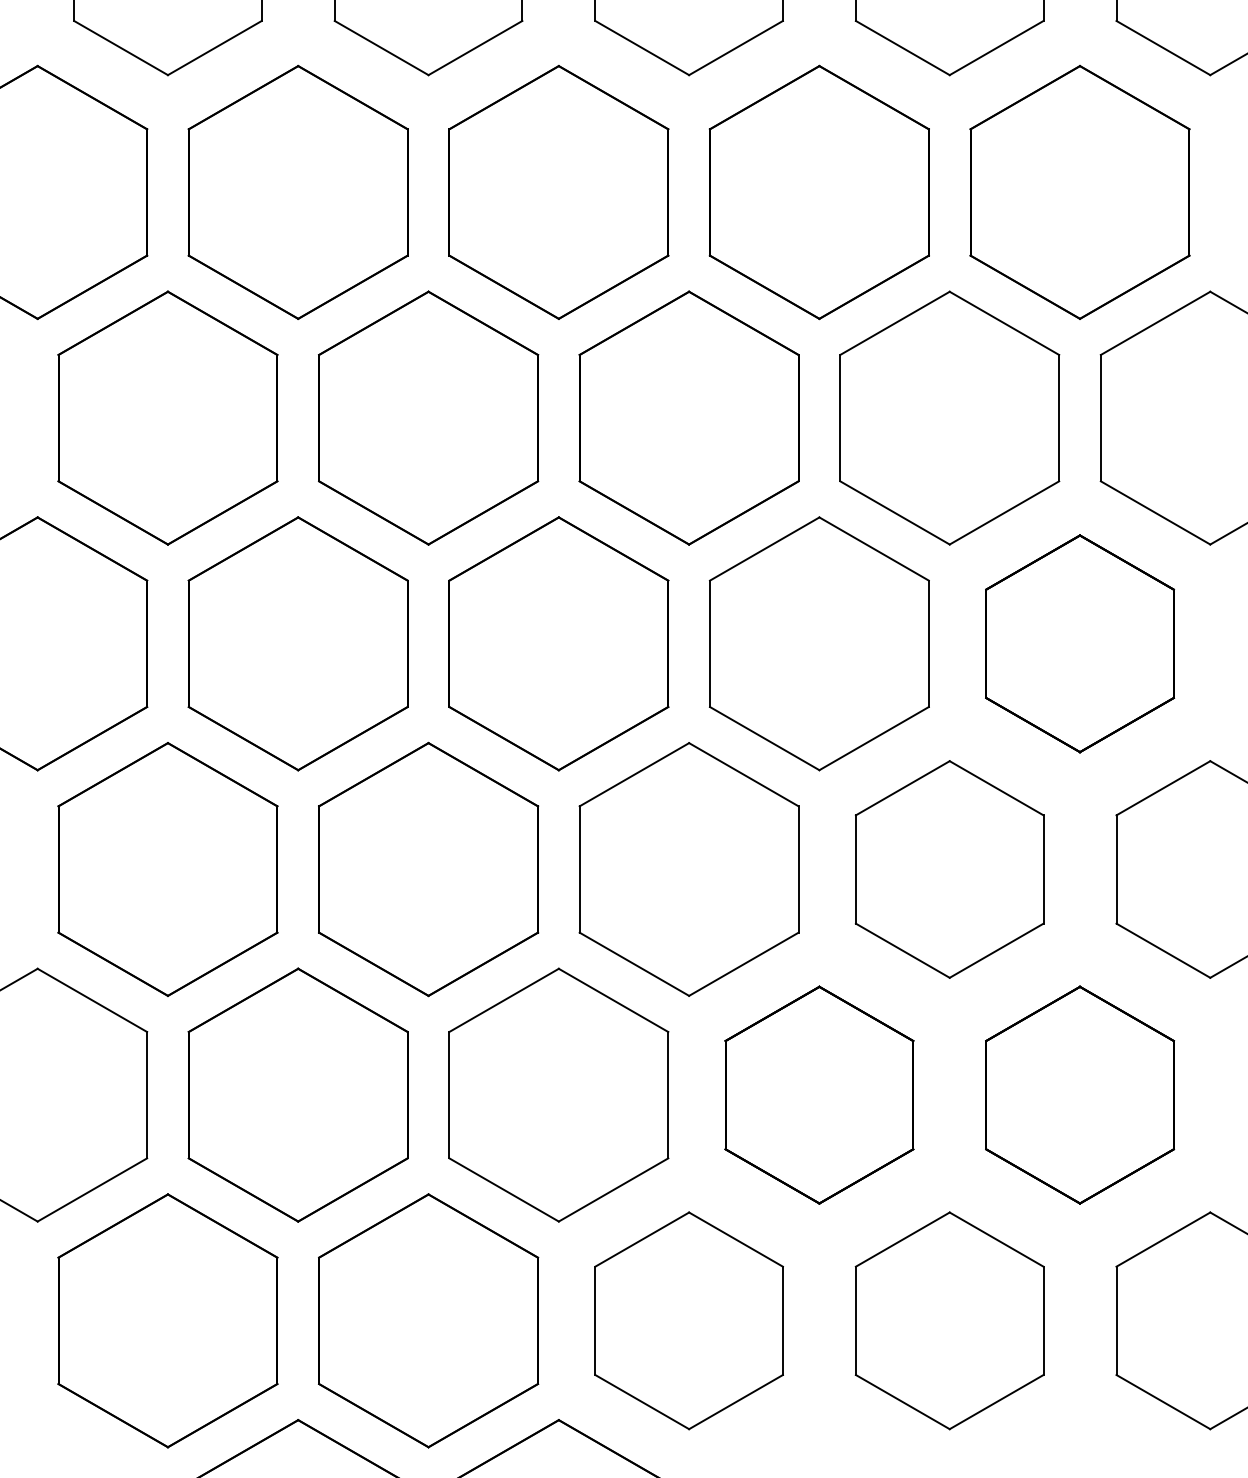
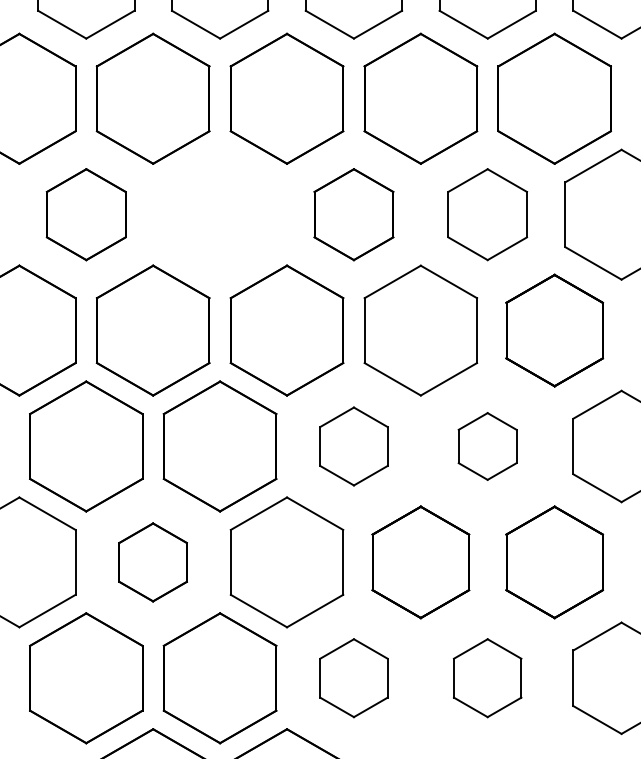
part: (168, 417) -> (86, 214), size x0.7
part: (427, 417) -> (219, 214), removed
part: (688, 417) -> (353, 214), size x0.7
part: (949, 417) -> (487, 214), size x0.7
part: (688, 869) -> (353, 446), size x0.6
part: (949, 869) -> (487, 446), size x0.6
part: (296, 1095) -> (152, 562), size x0.6
part: (688, 1319) -> (353, 677), size x0.7
part: (949, 1319) -> (487, 677), size x0.7

